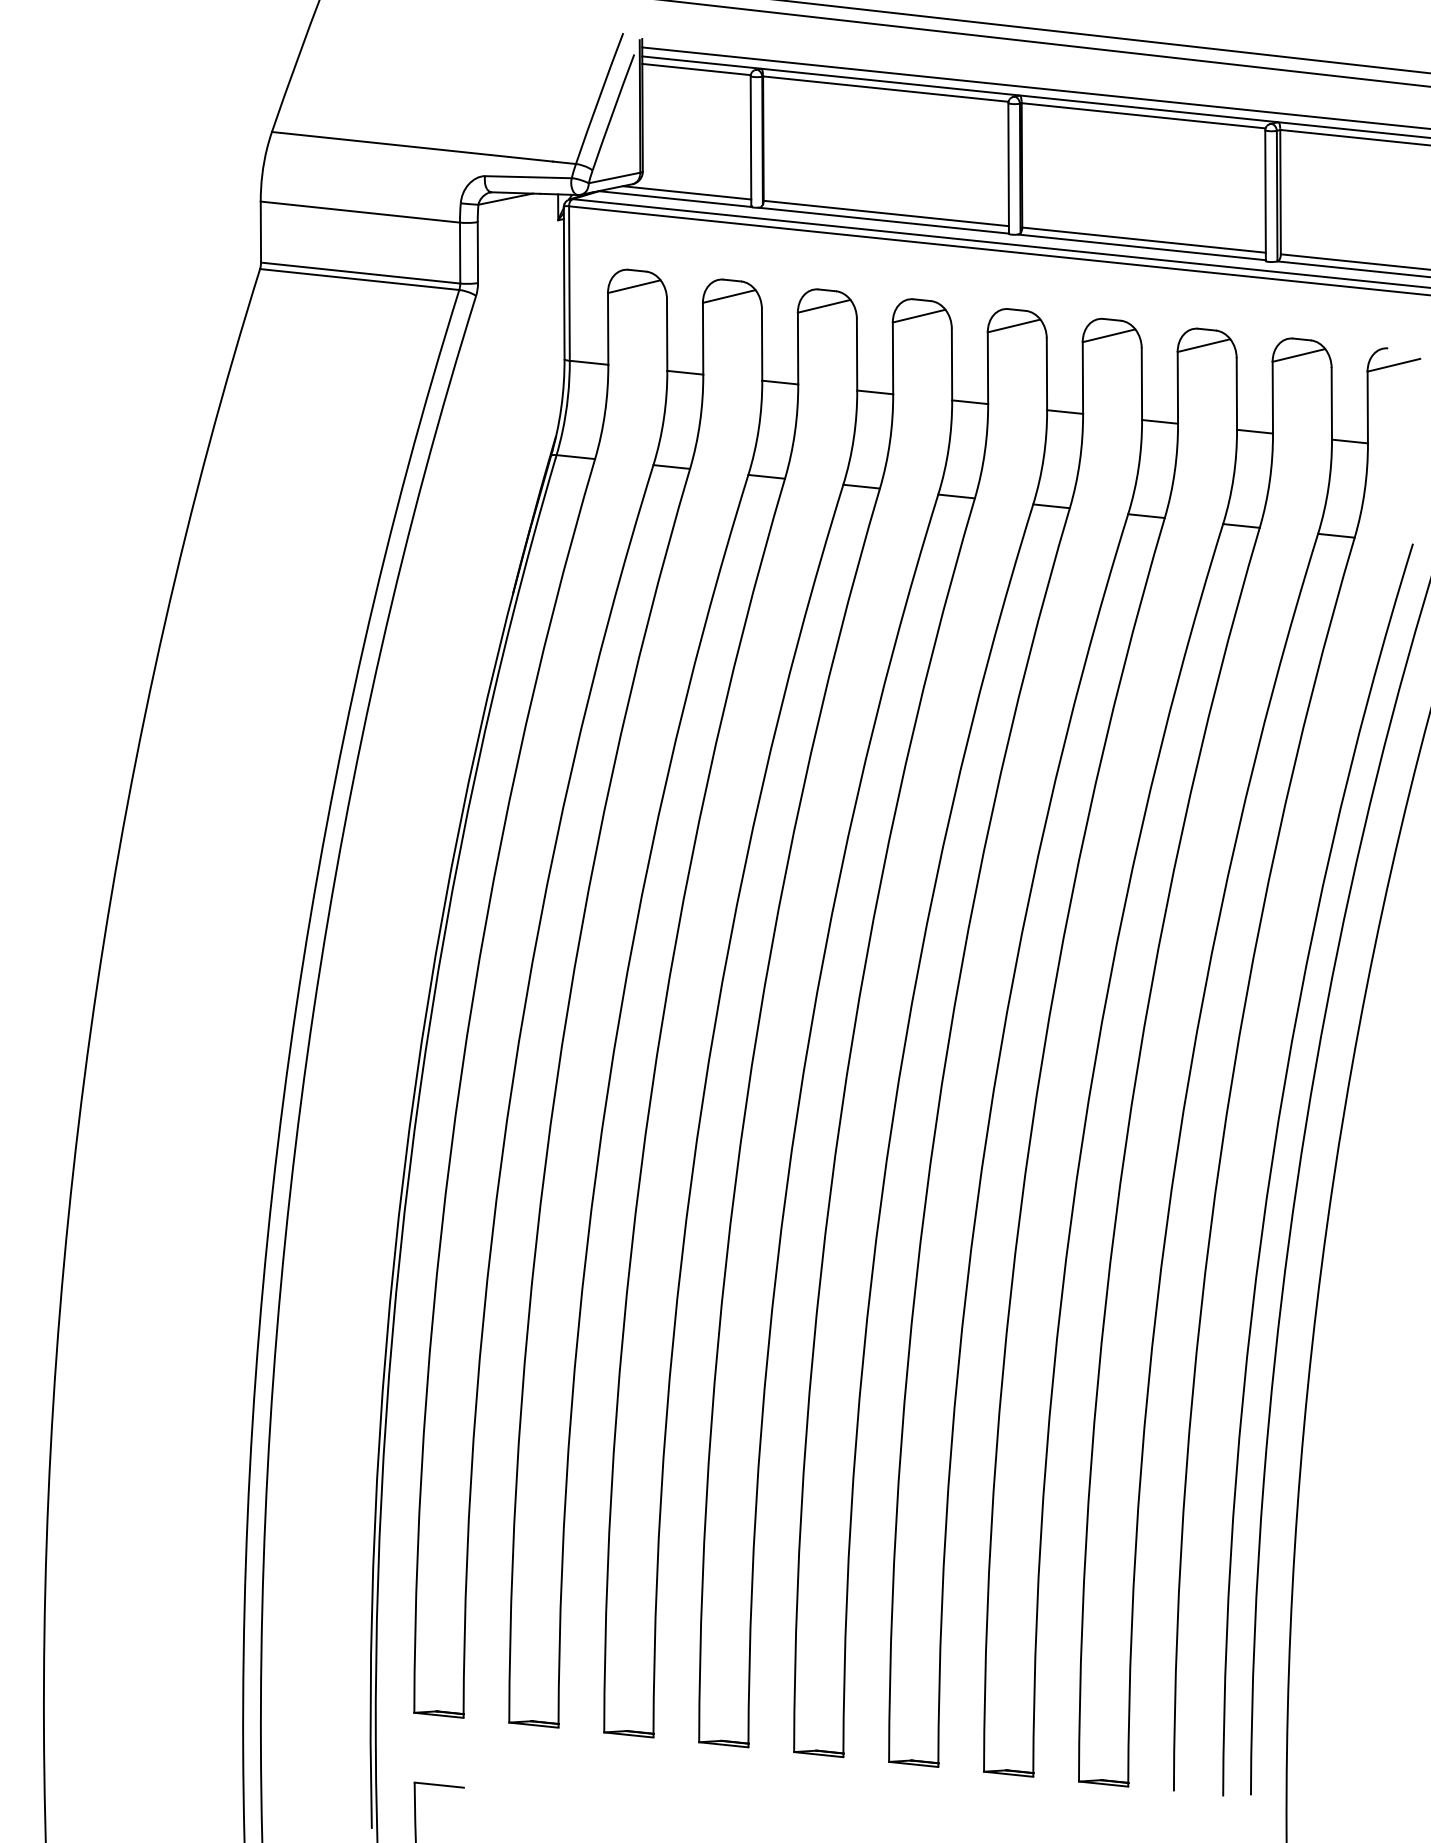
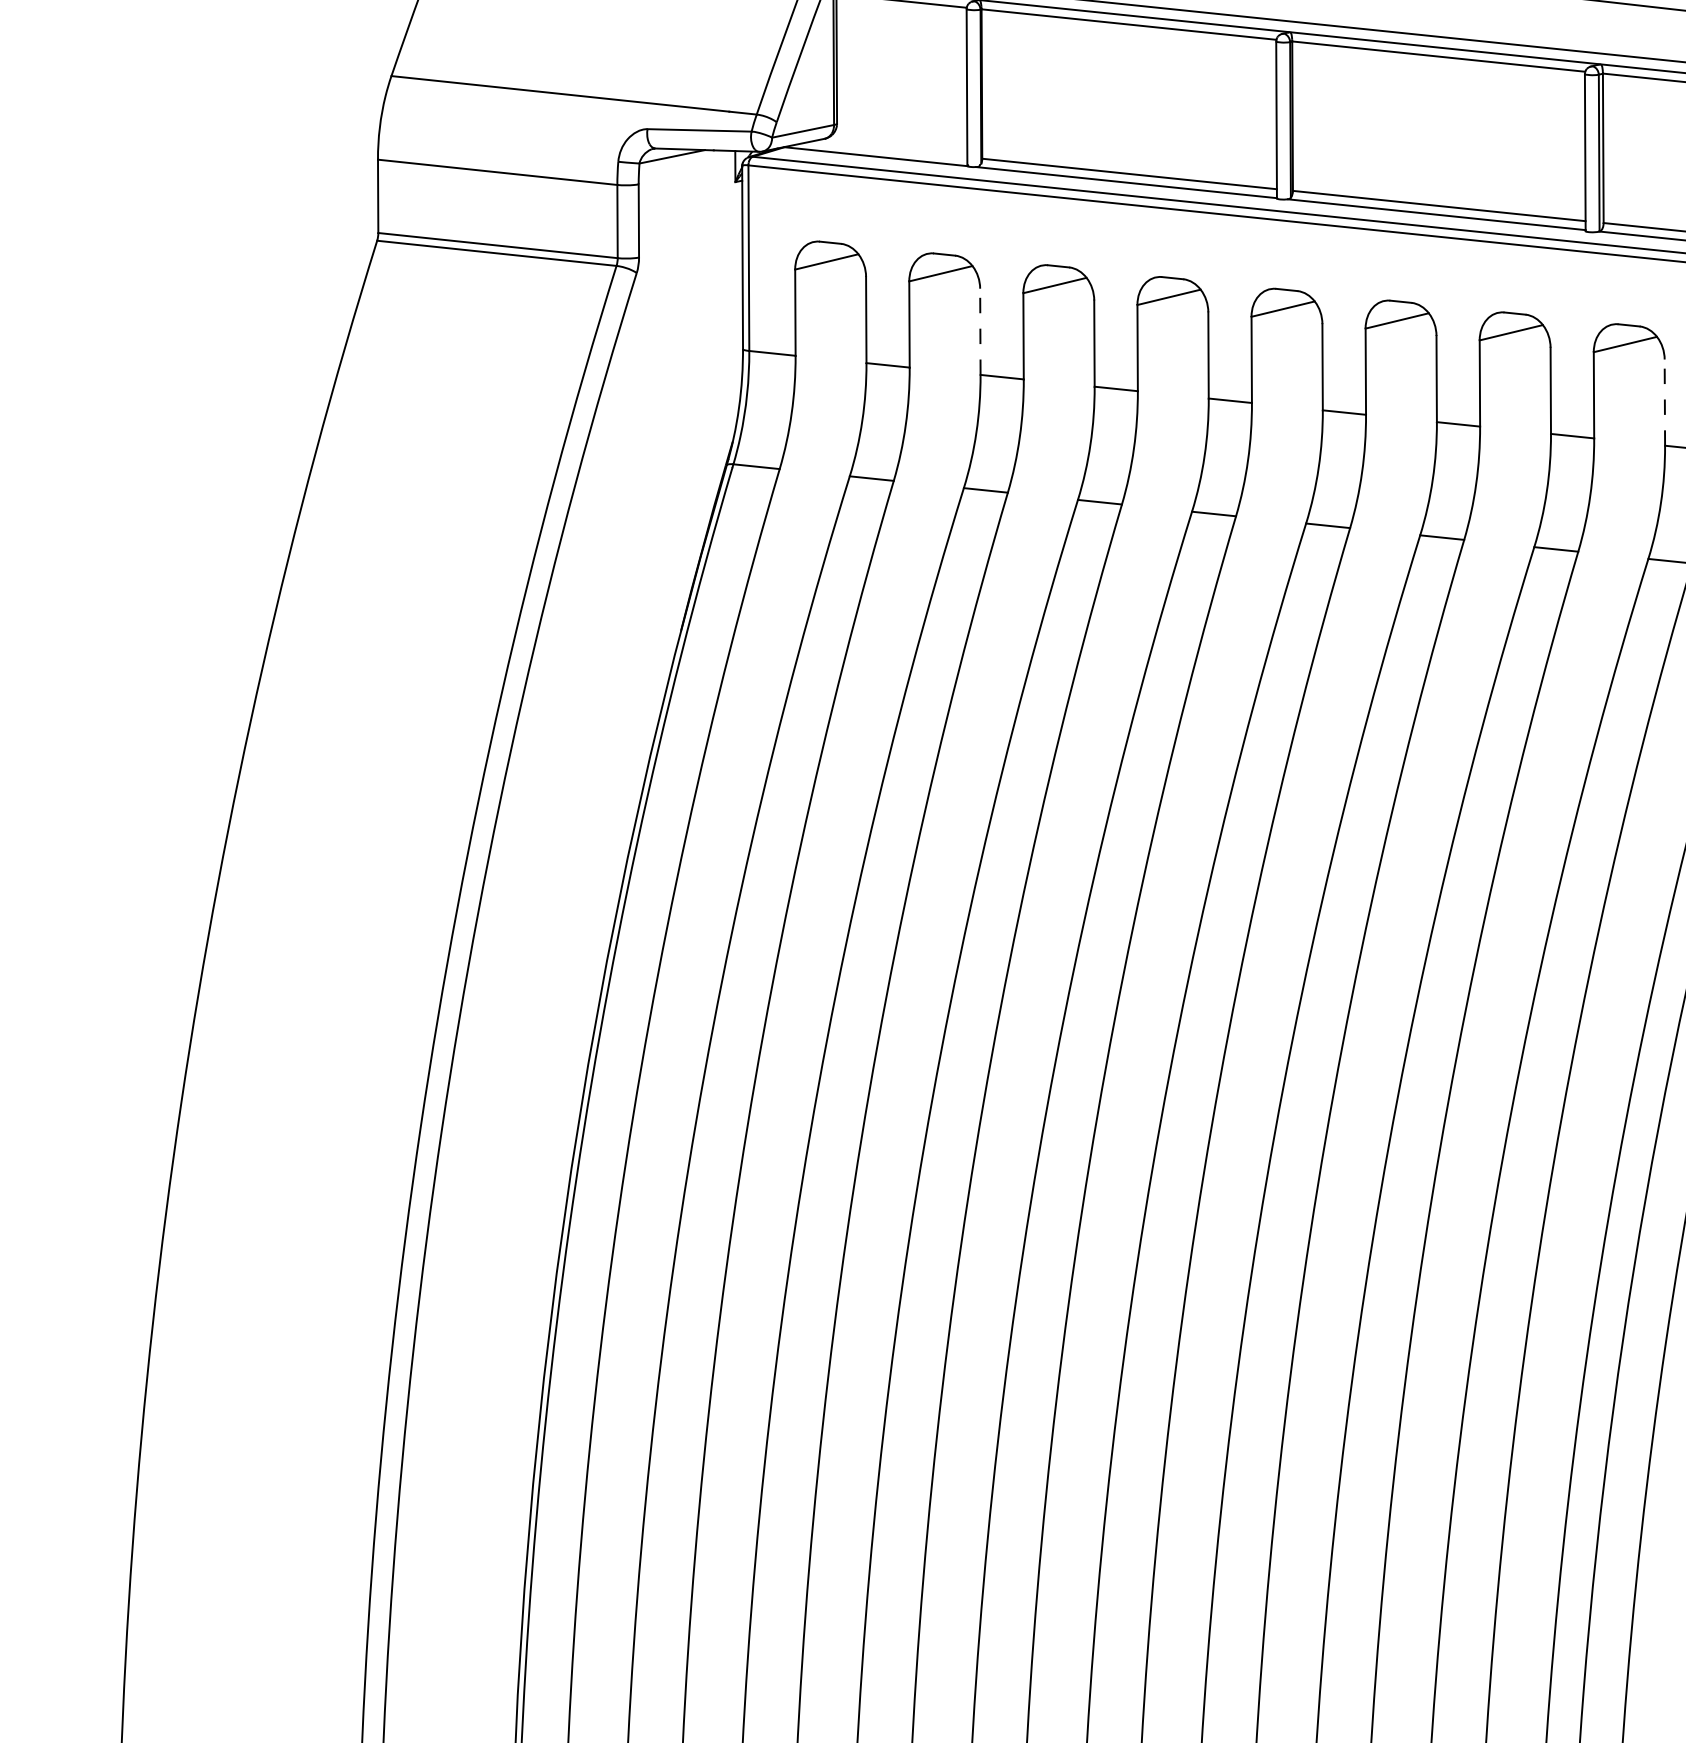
line: (686, 192) -> (889, 148), removed
line: (762, 344) -> (980, 331), solid -> dashed
line: (1331, 403) -> (1664, 402), solid -> dashed

